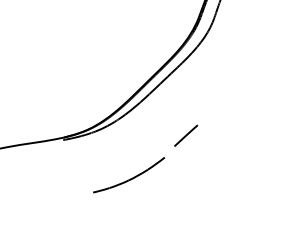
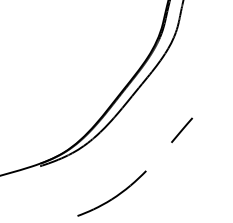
line: (186, 135) -> (182, 130), moved

